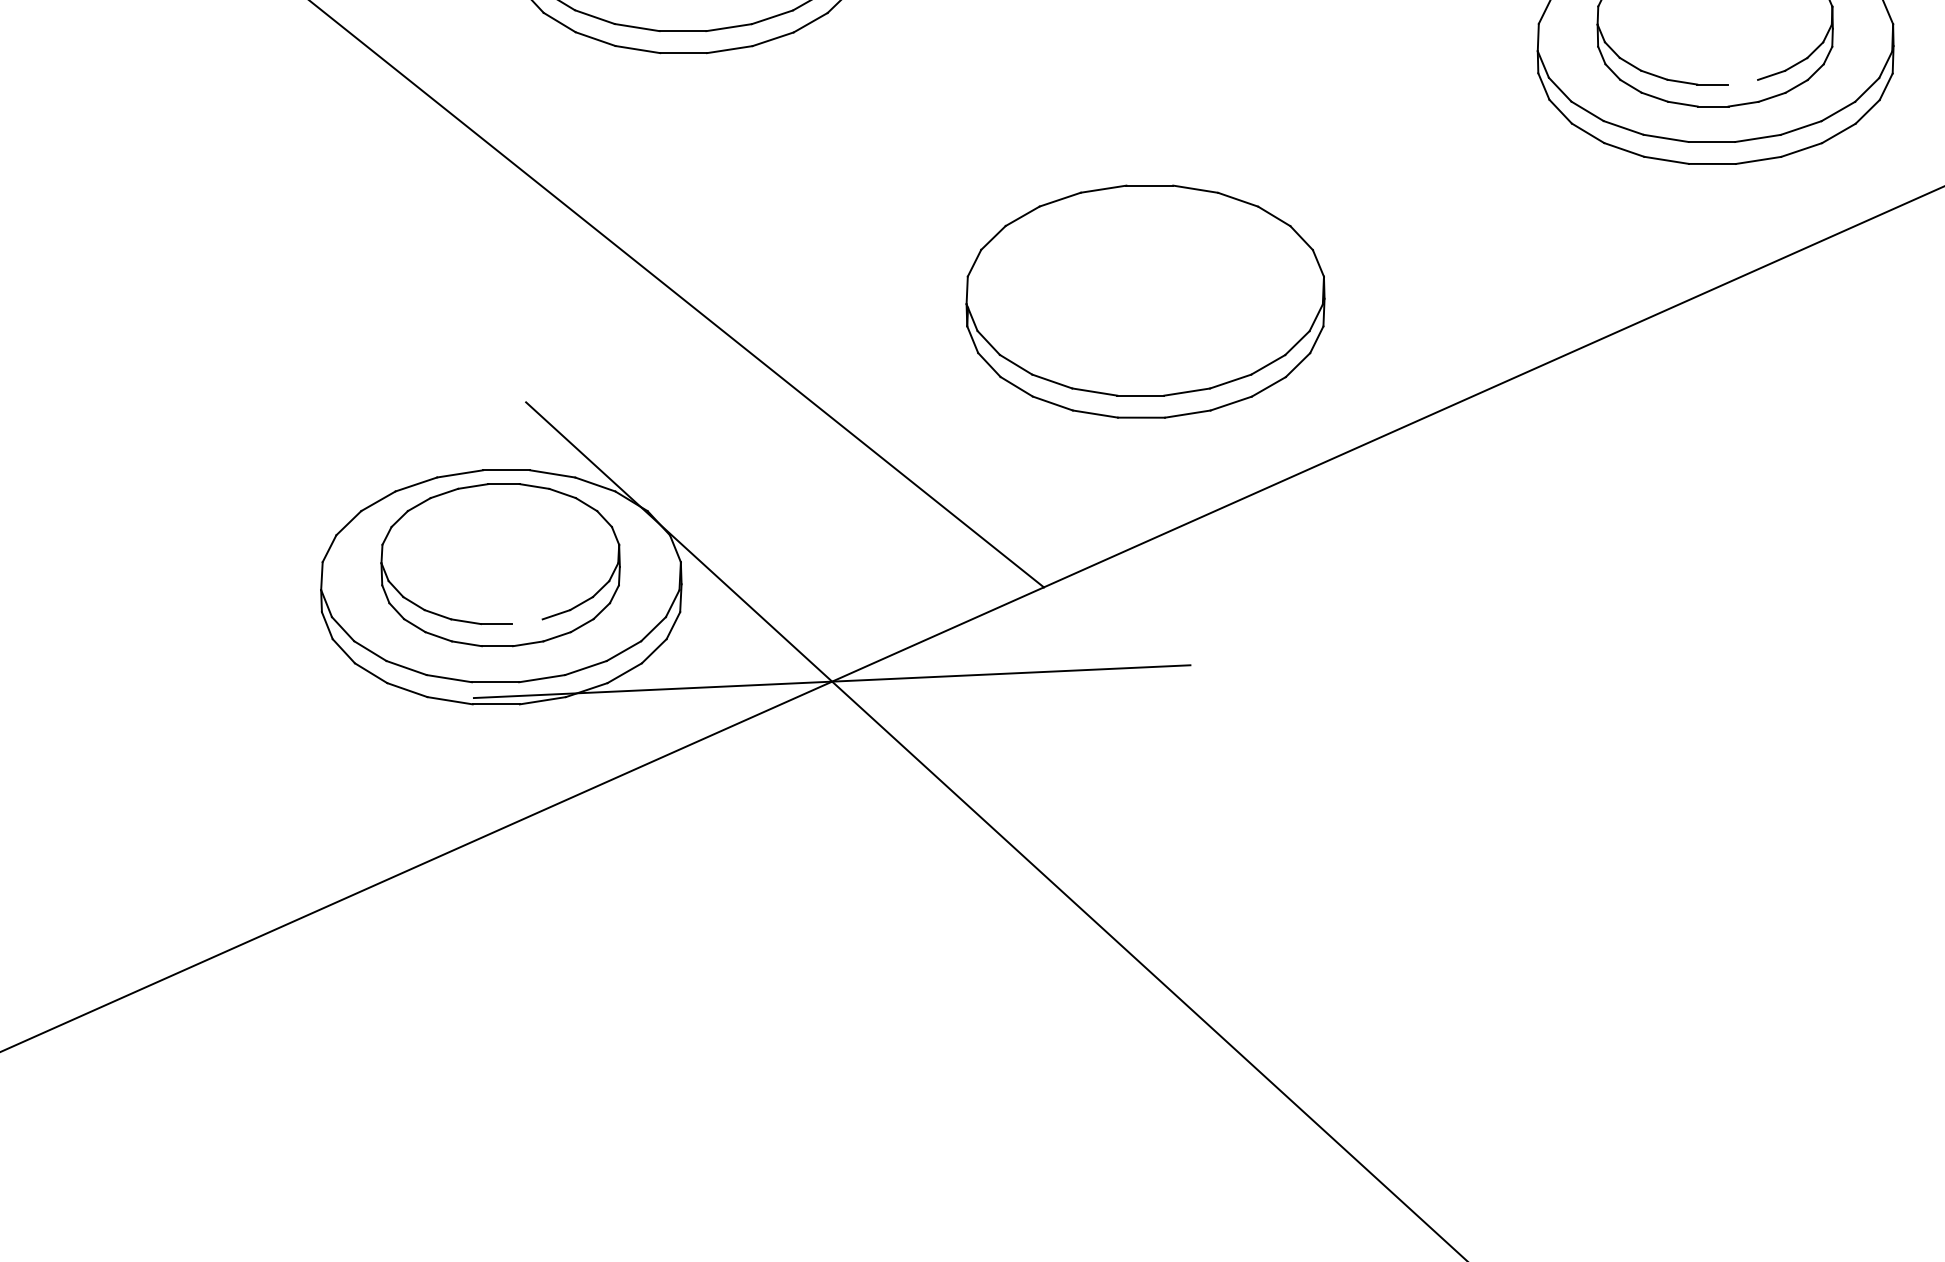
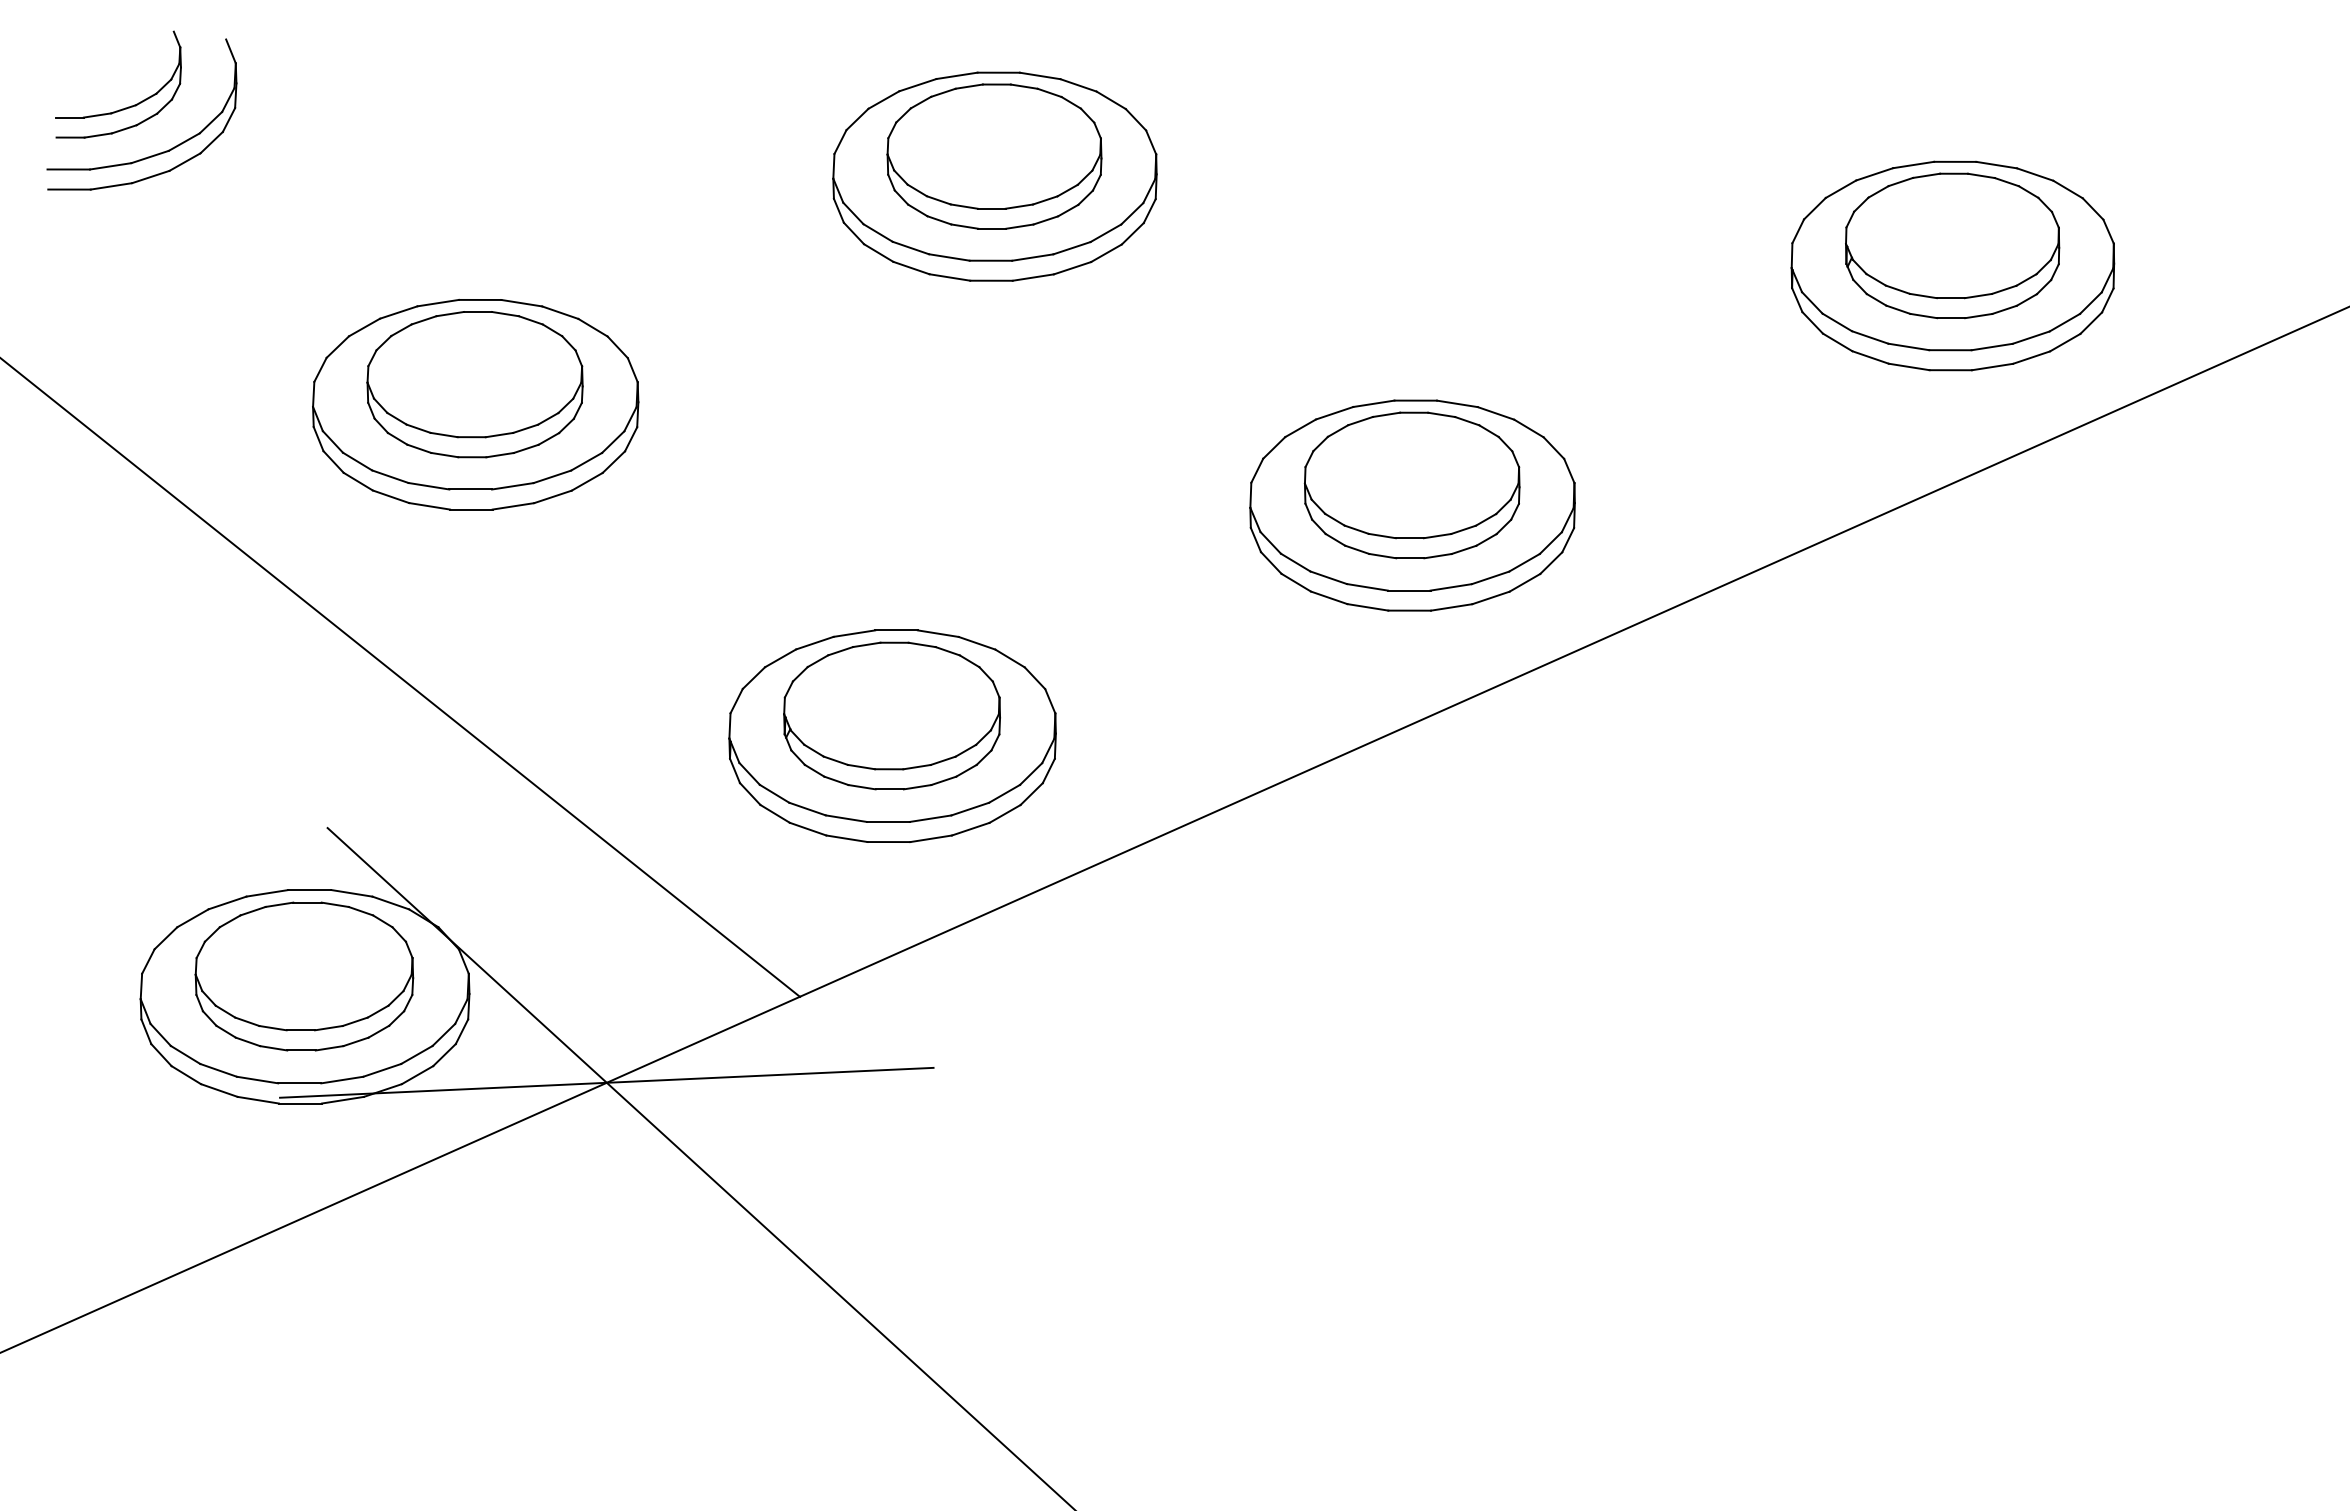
line: (1742, 82) -> (1437, 536), added
part: (1144, 278) -> (891, 715), added
line: (527, 621) -> (328, 1027), added

